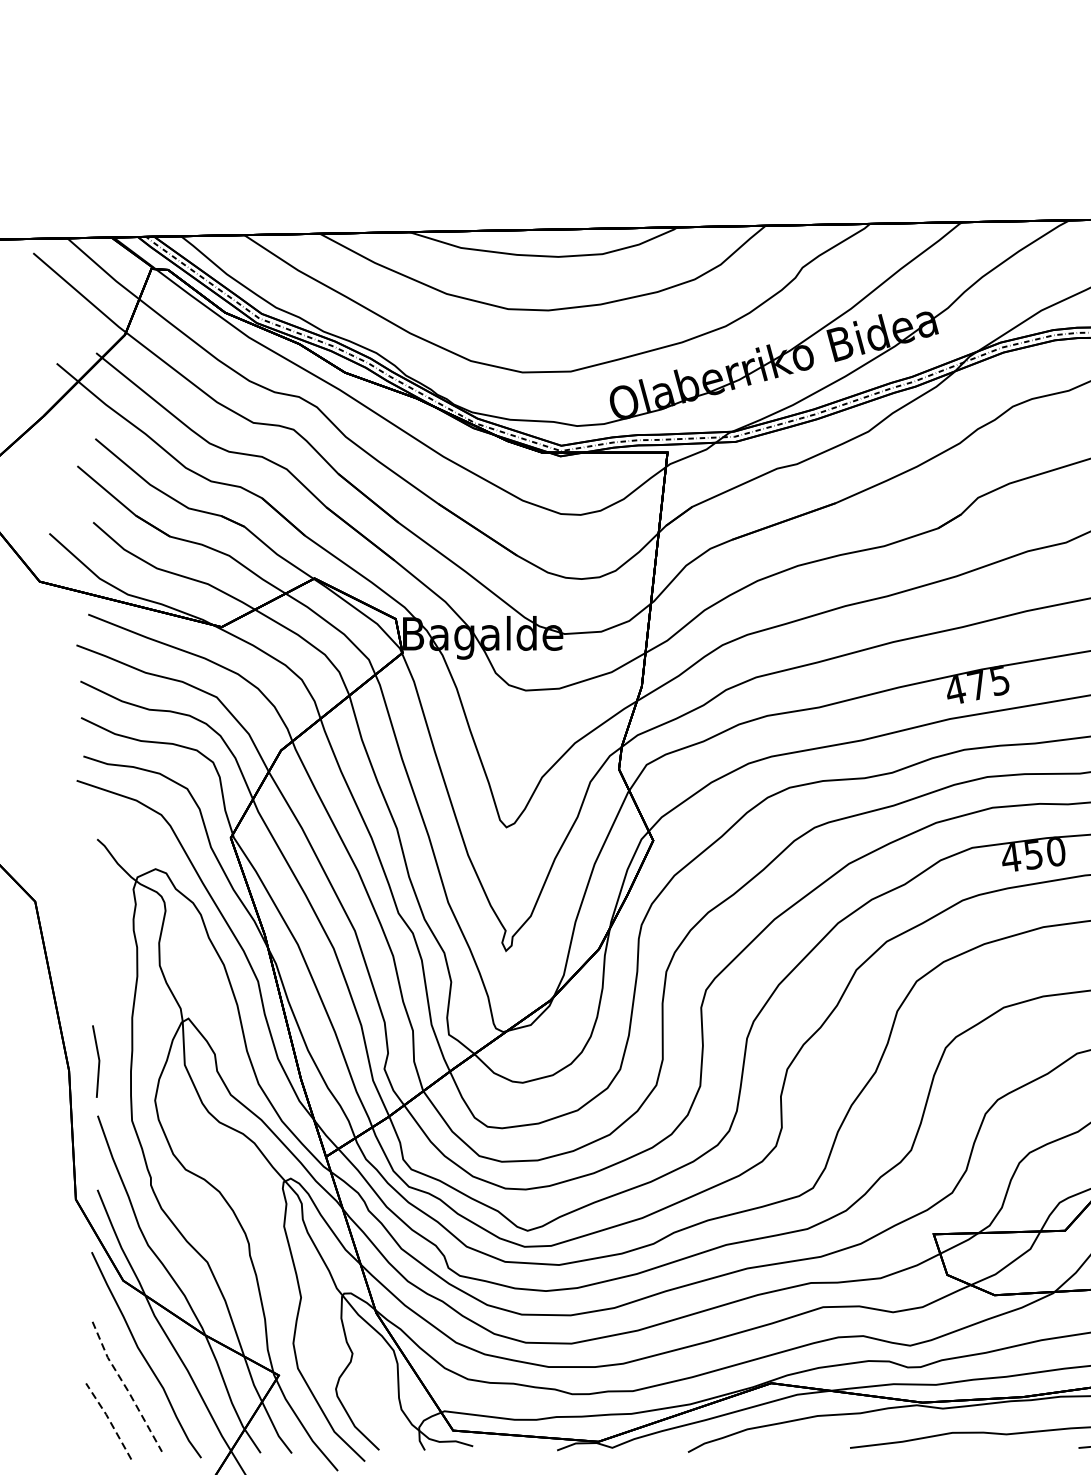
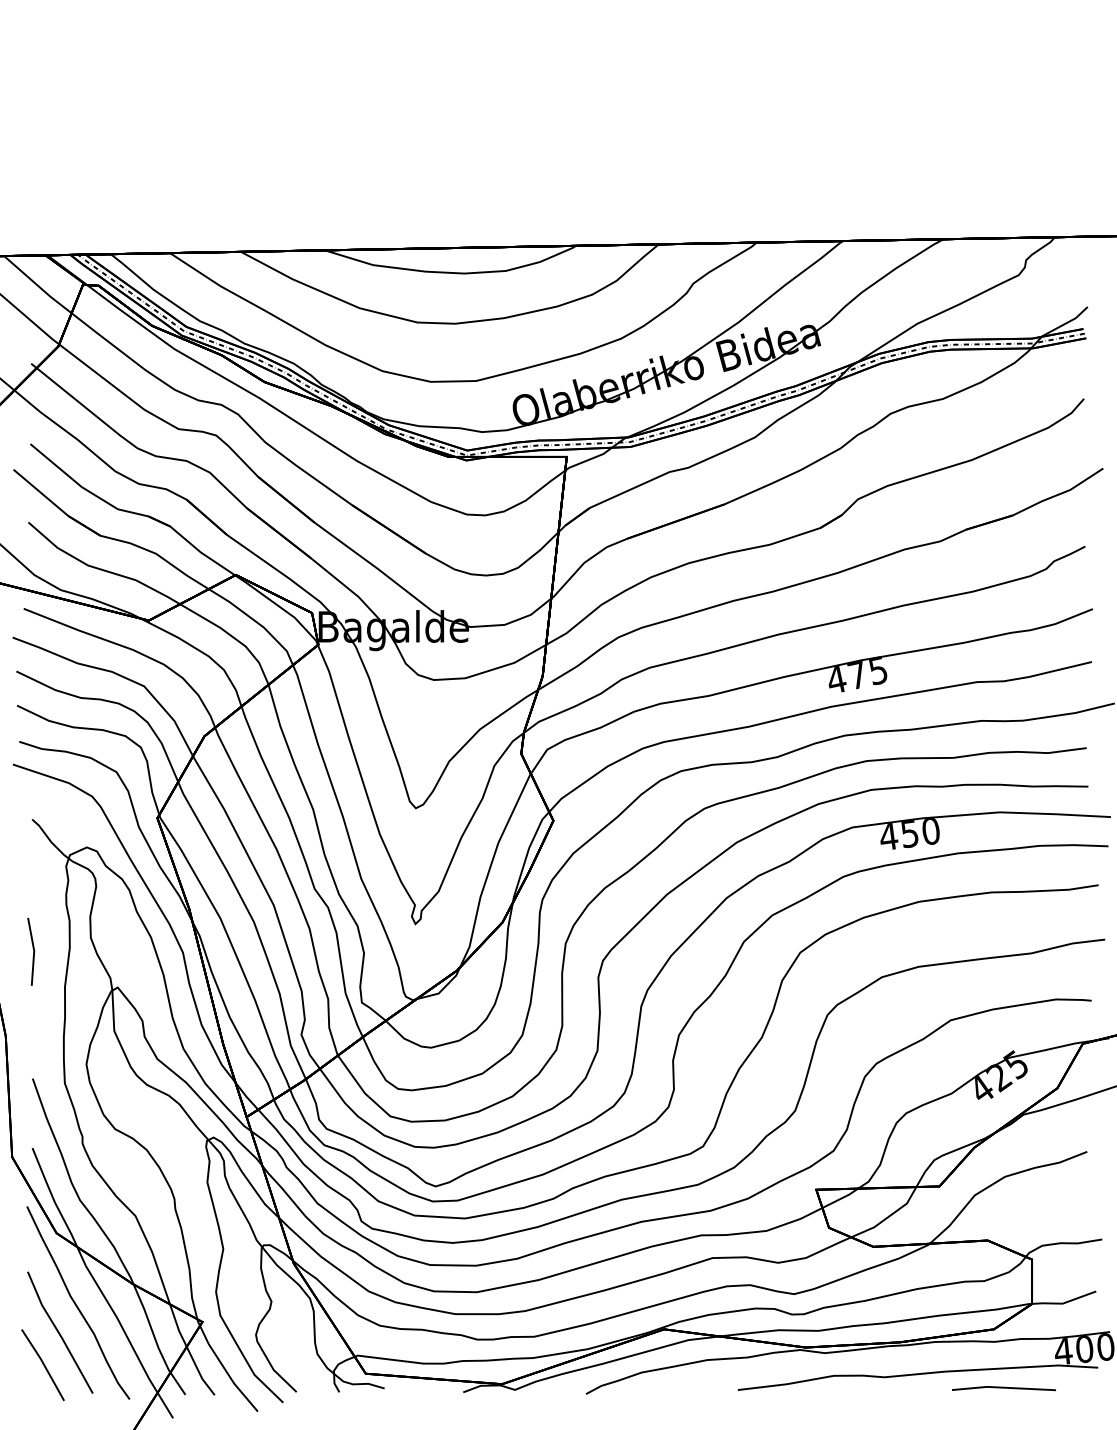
line: (98, 1061) -> (33, 951), moved
line: (125, 1386) -> (58, 1332), dashed -> solid
line: (109, 1419) -> (43, 1363), dashed -> solid

